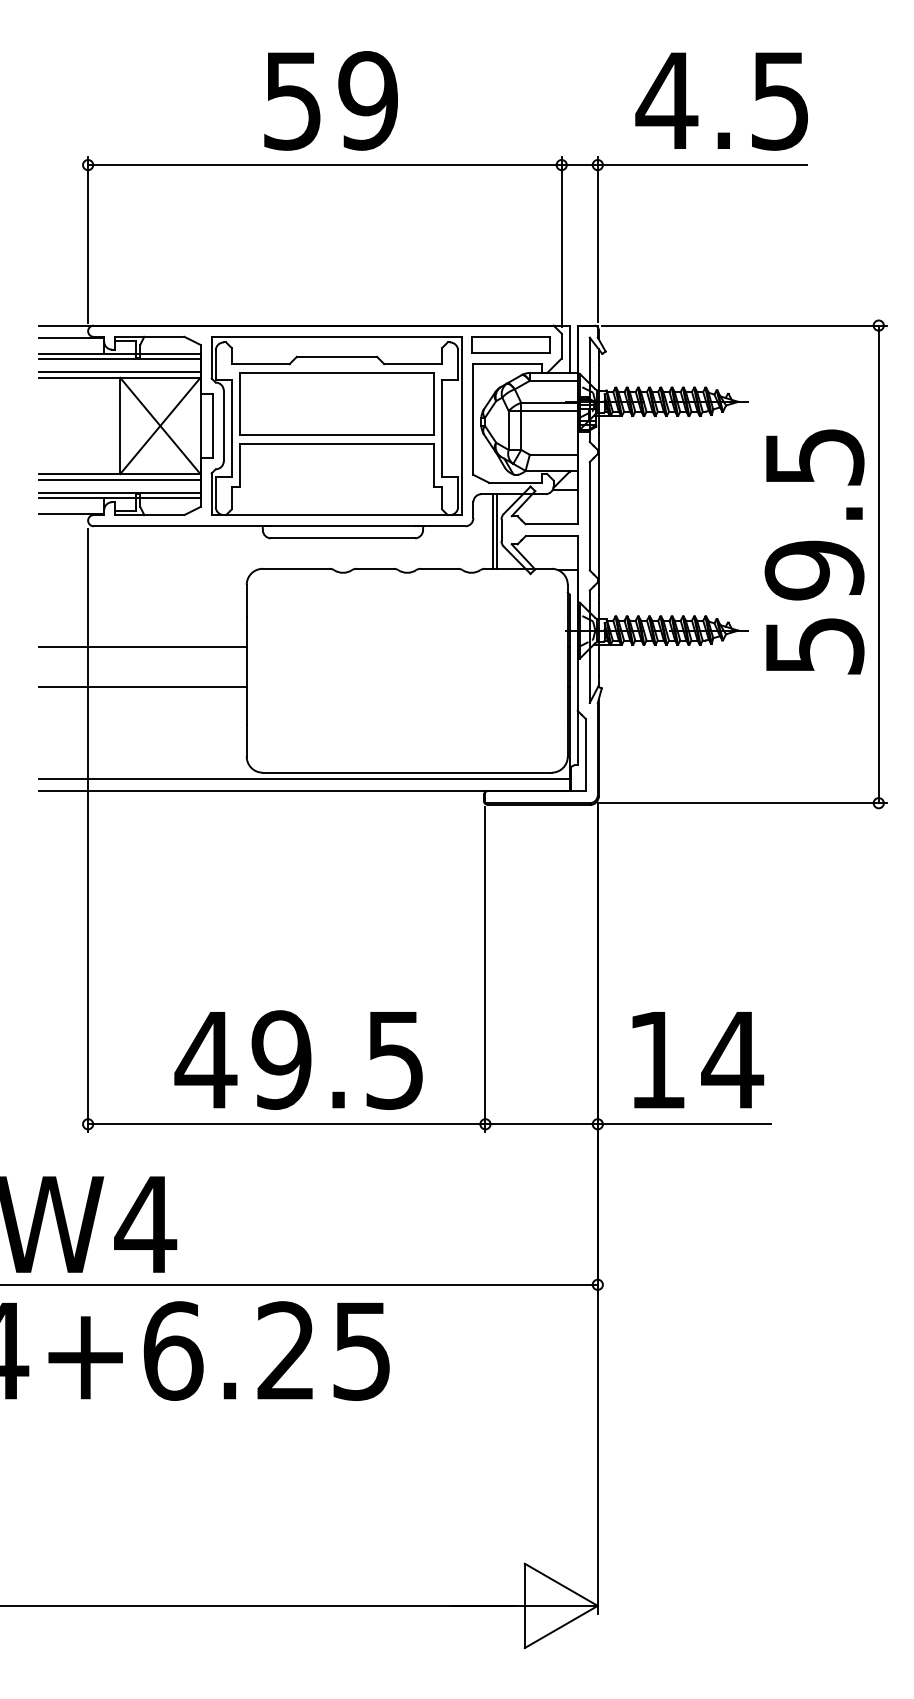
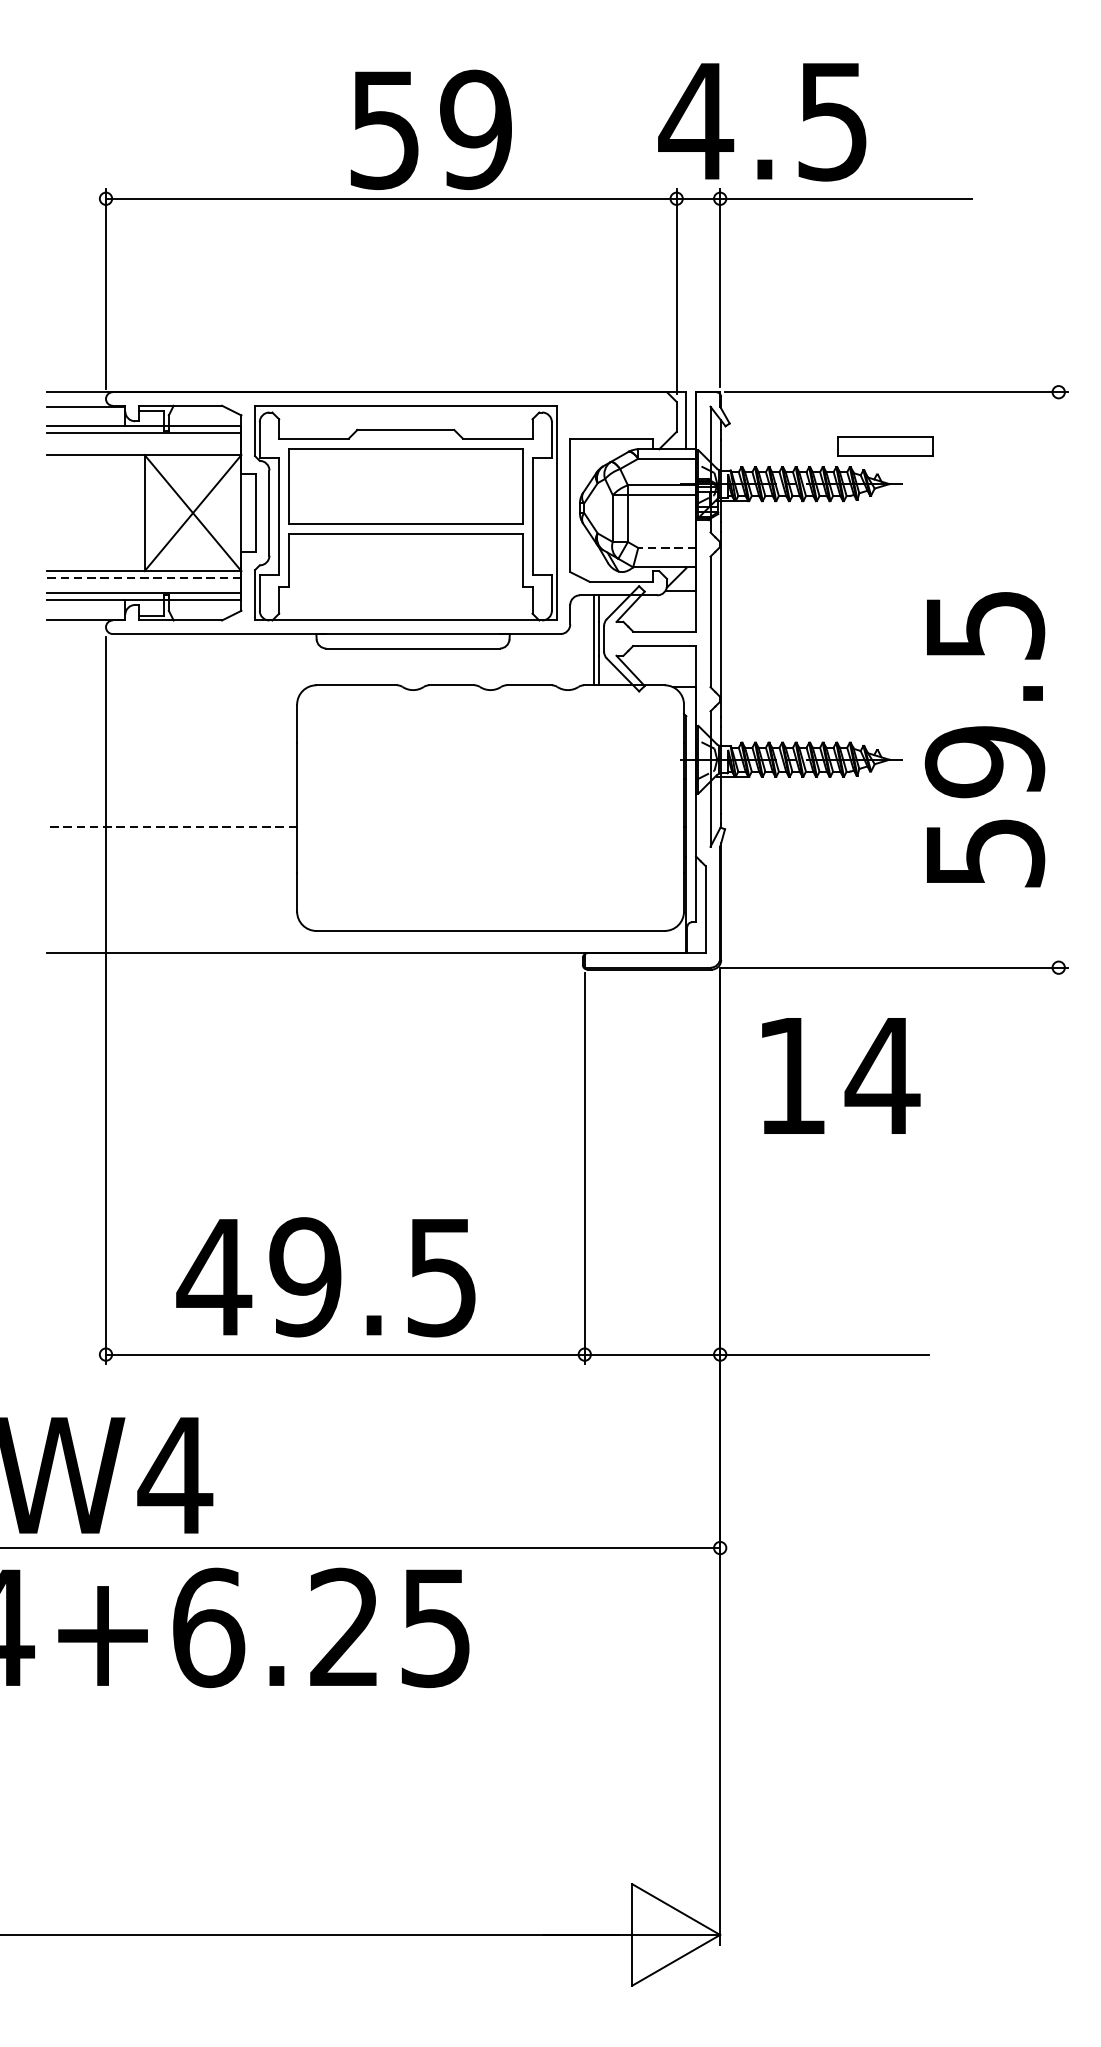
text: (330, 100) -> (430, 129), moved
text: (721, 101) -> (761, 122), moved
part: (510, 344) -> (884, 446), moved
line: (119, 372) -> (143, 448), removed
line: (553, 454) -> (666, 547), solid -> dashed
line: (119, 479) -> (143, 577), solid -> dashed
text: (814, 551) -> (984, 739), moved
line: (878, 564) -> (1058, 680), removed
line: (142, 646) -> (171, 778), removed
line: (142, 686) -> (171, 827), solid -> dashed
line: (304, 779) -> (366, 939), removed
text: (298, 1059) -> (325, 1276), moved
text: (698, 1060) -> (841, 1076), moved

